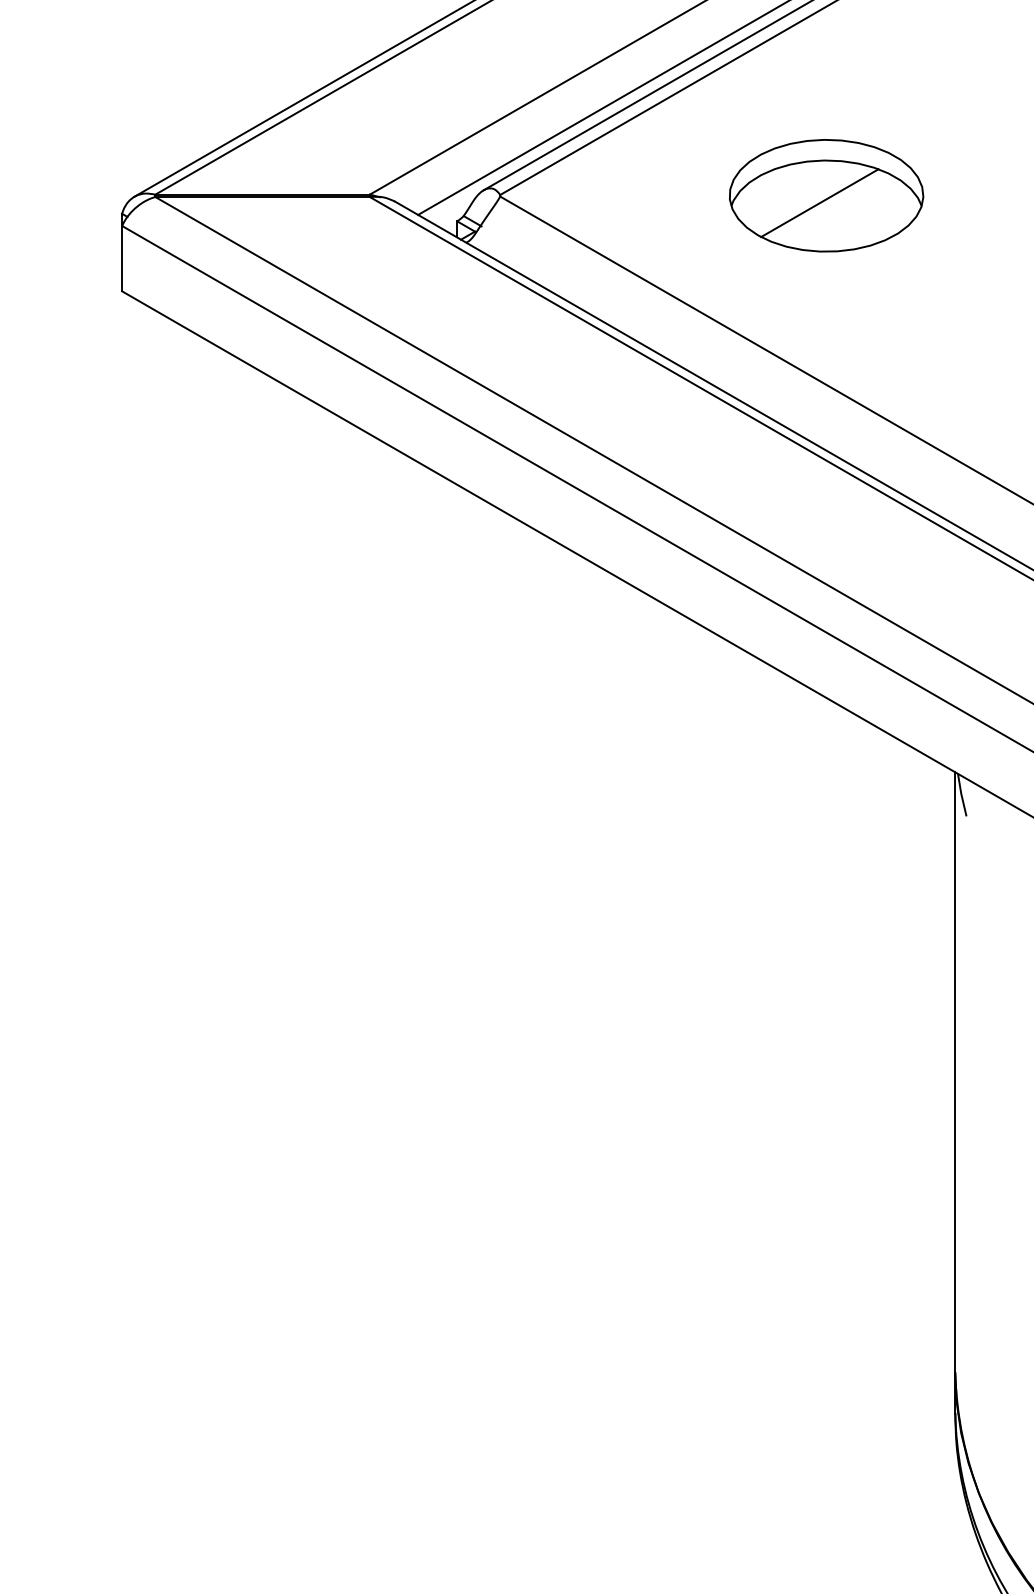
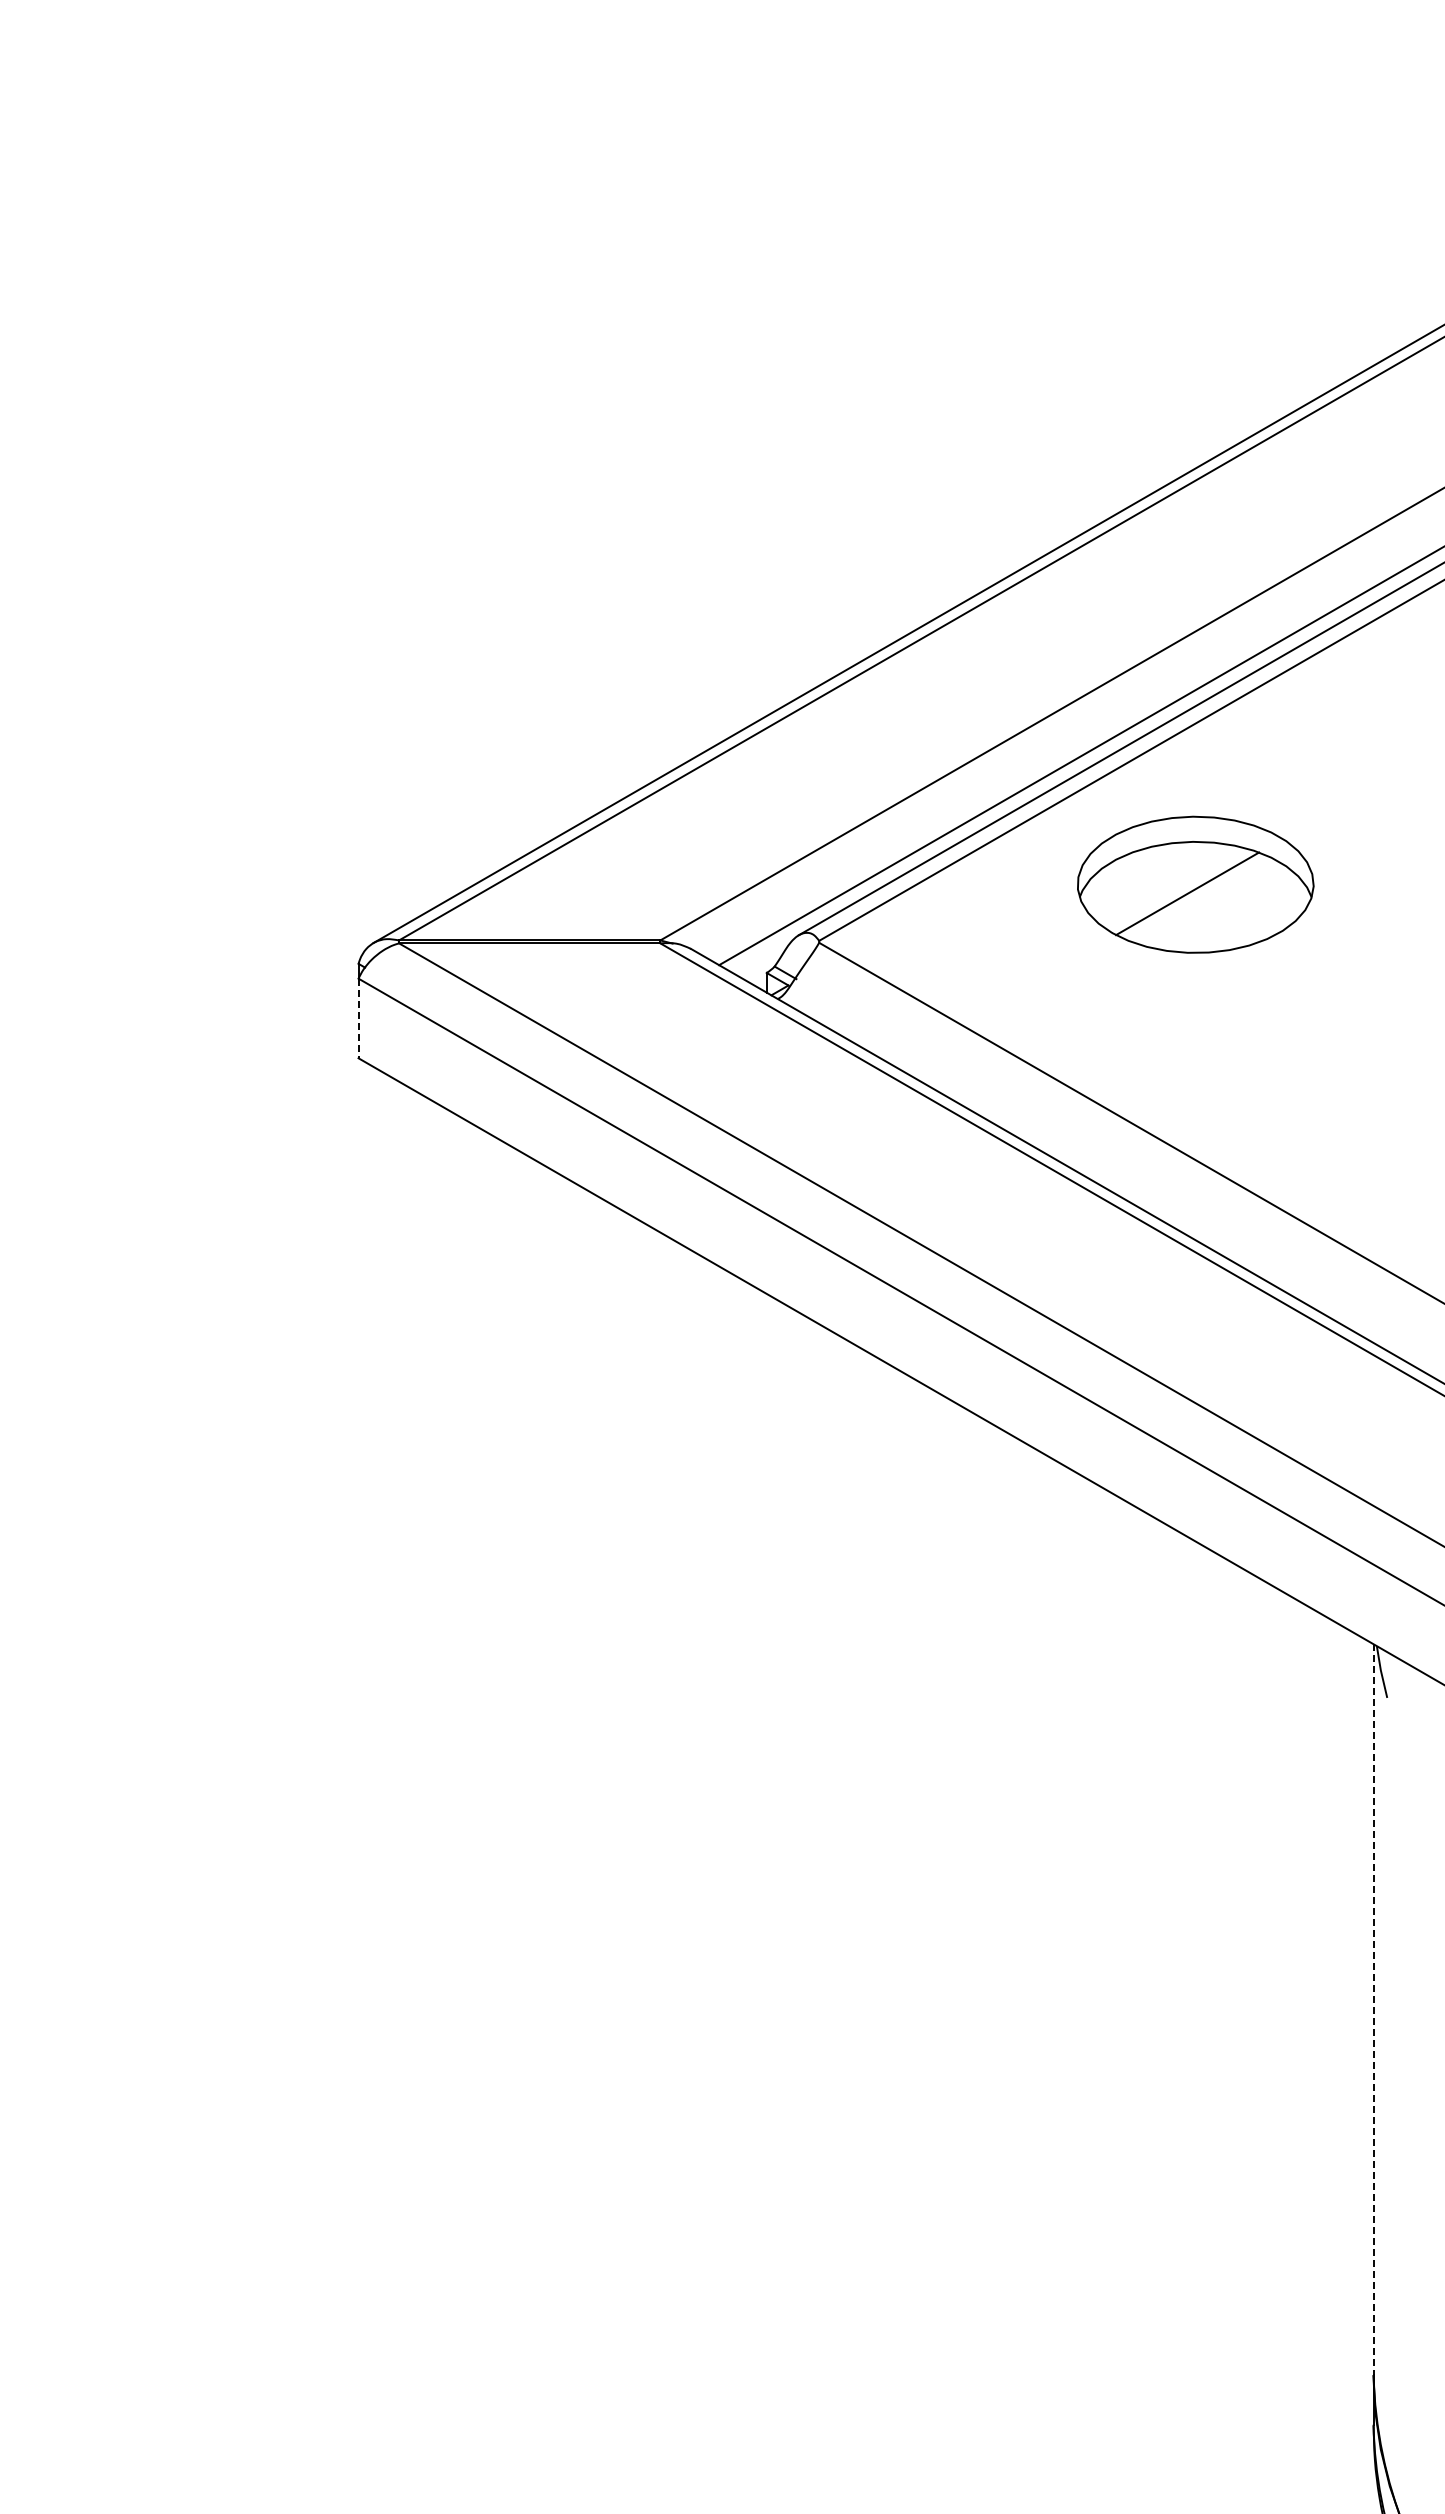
part: (826, 195) -> (1195, 884), moved
line: (122, 258) -> (358, 1018), solid -> dashed
line: (955, 1072) -> (1373, 2010), solid -> dashed

